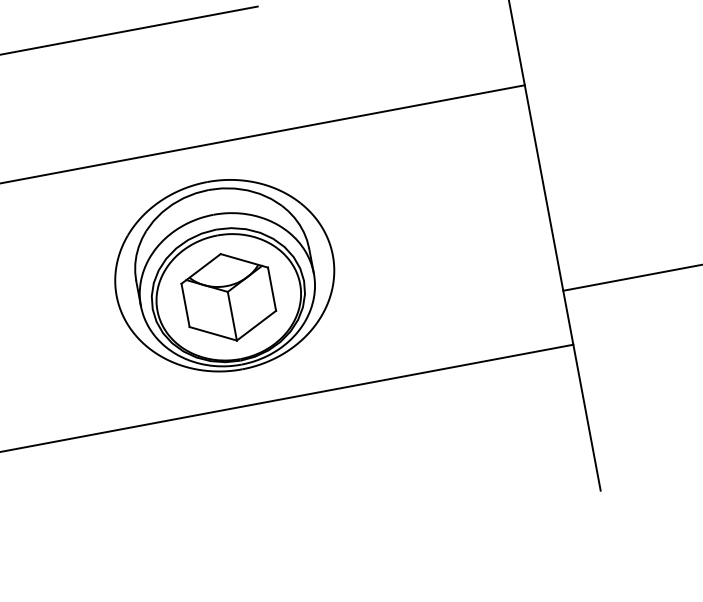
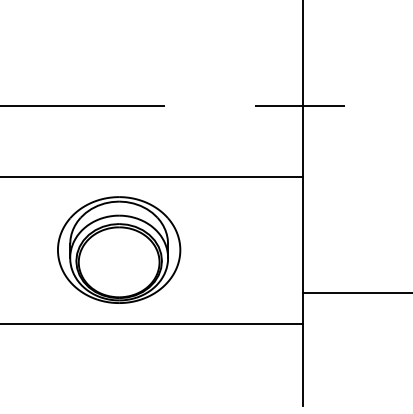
part: (227, 296) -> (118, 261), removed

